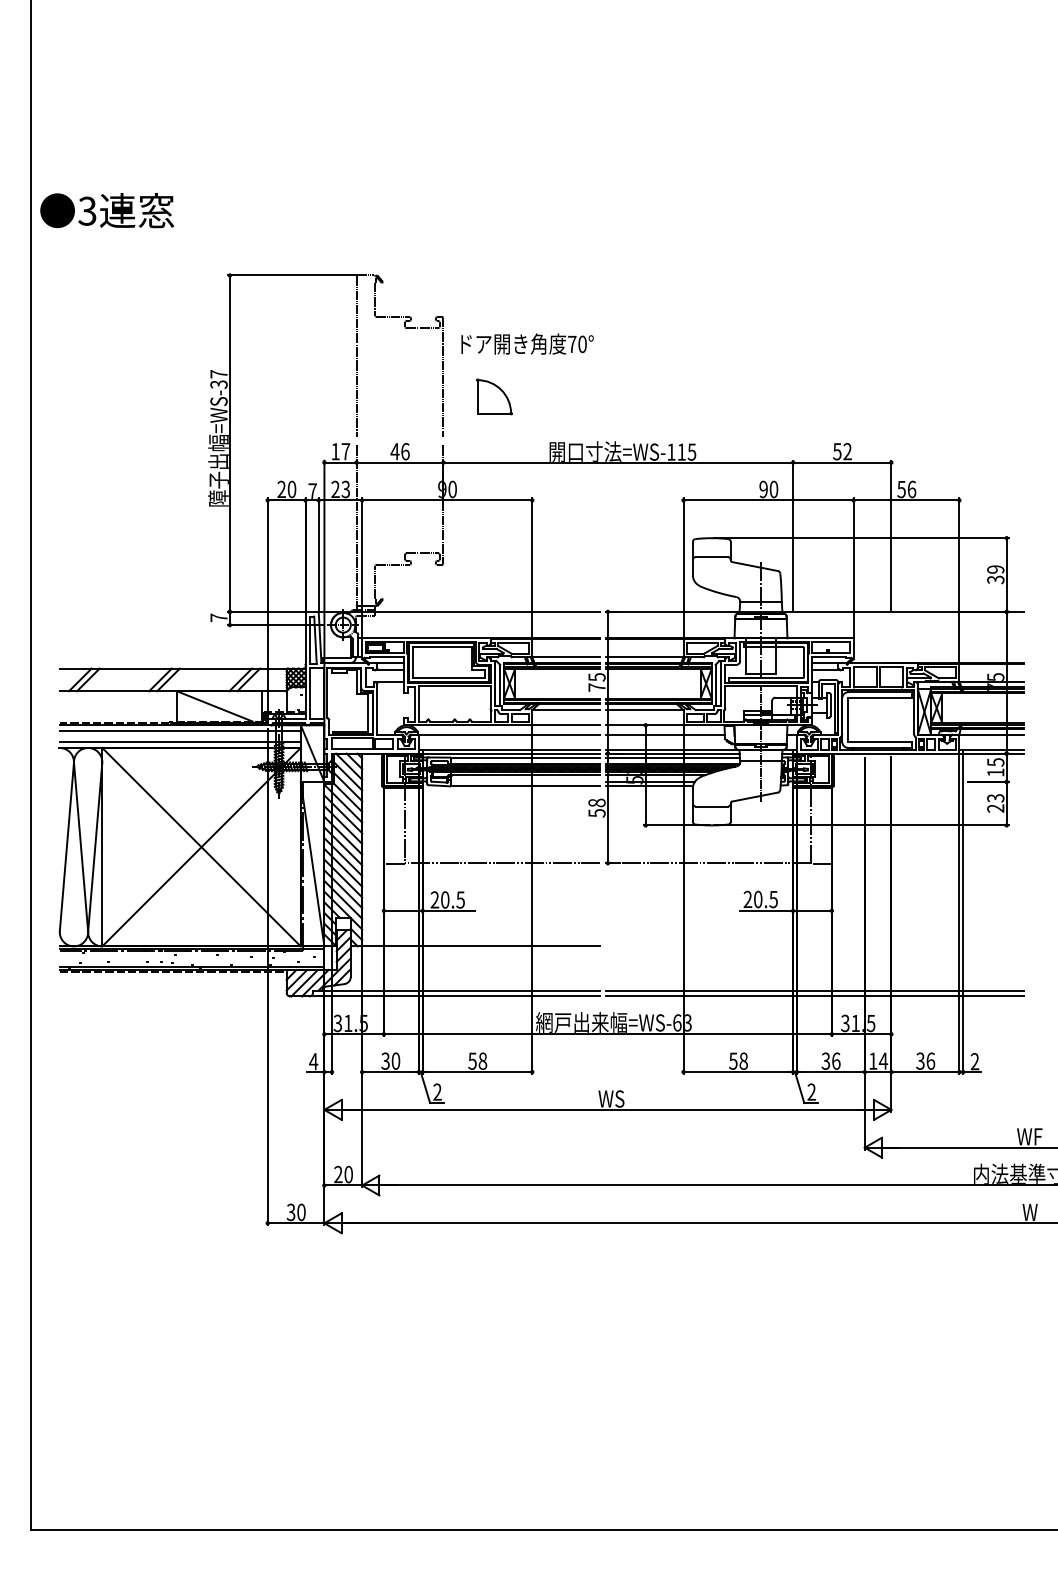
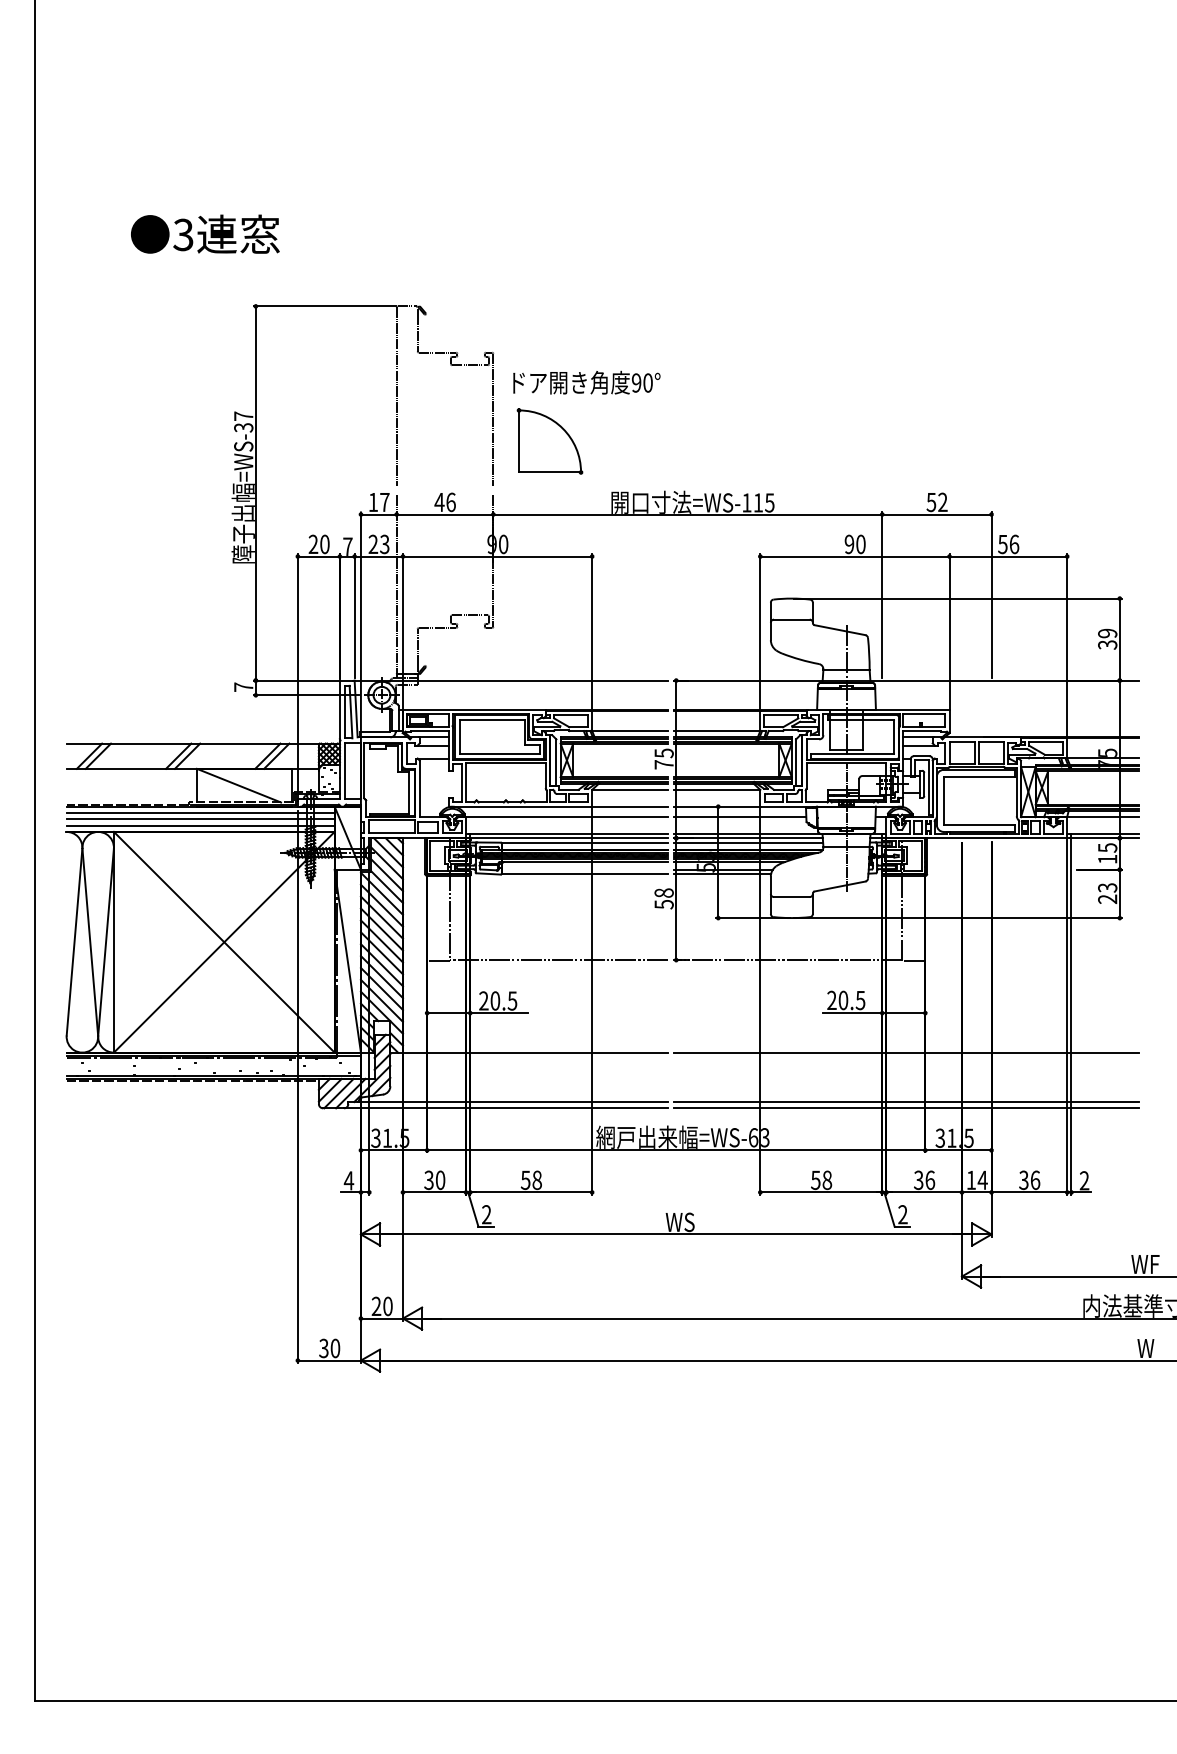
text: (107, 209) -> (205, 233), moved
text: (572, 343) -> (636, 382), 70° -> 90°
part: (493, 396) -> (549, 441), size x1.67
line: (180, 736) -> (200, 819), added
line: (814, 946) -> (906, 1052), added

